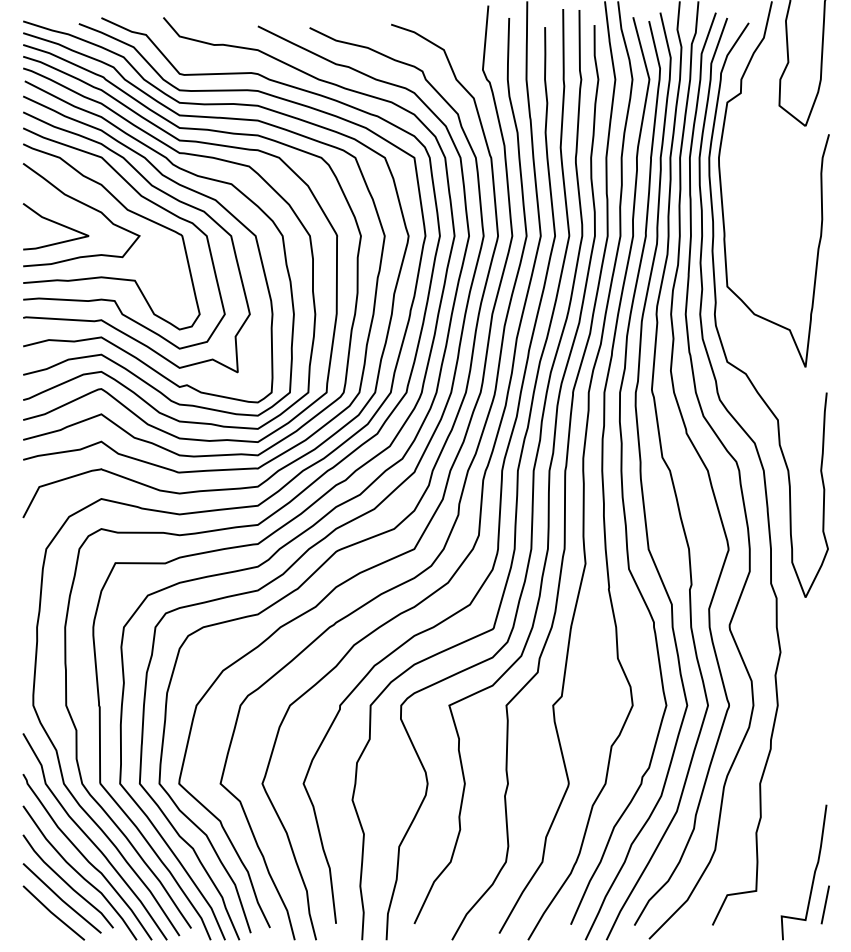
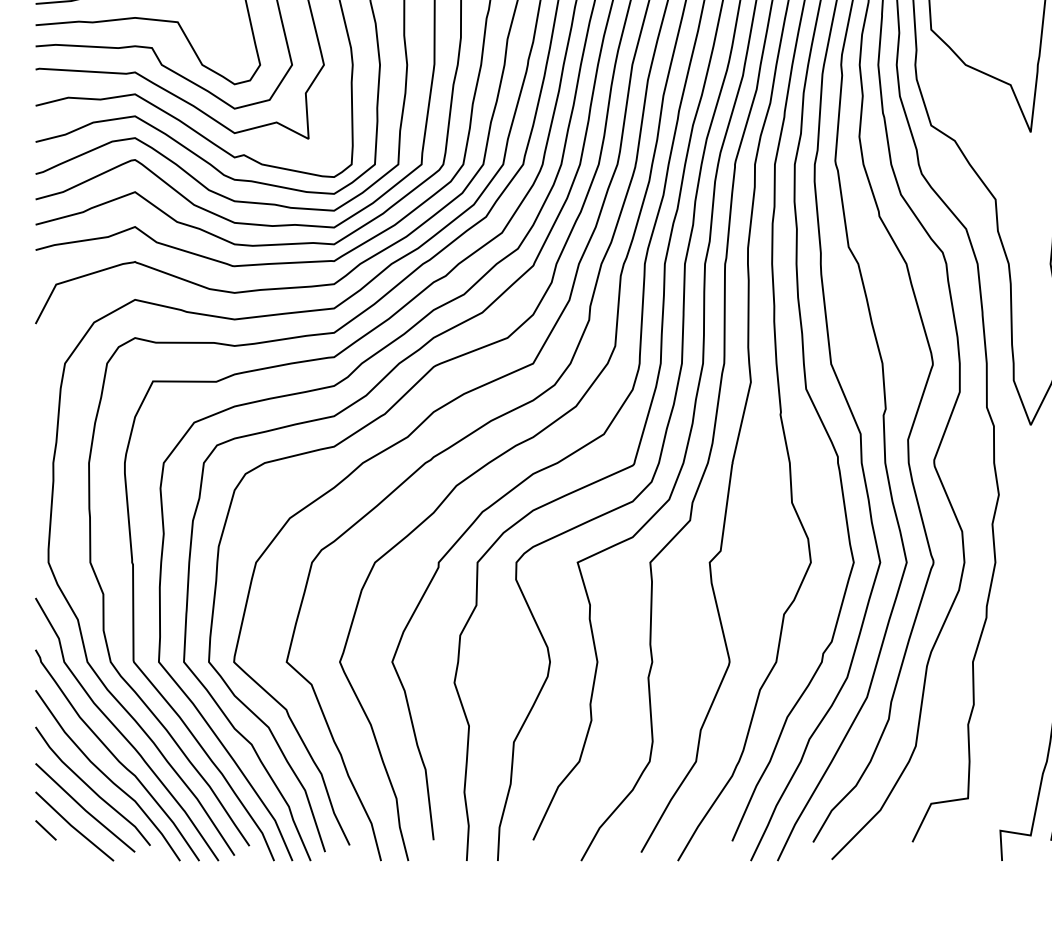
line: (30, 916) -> (44, 830), added

